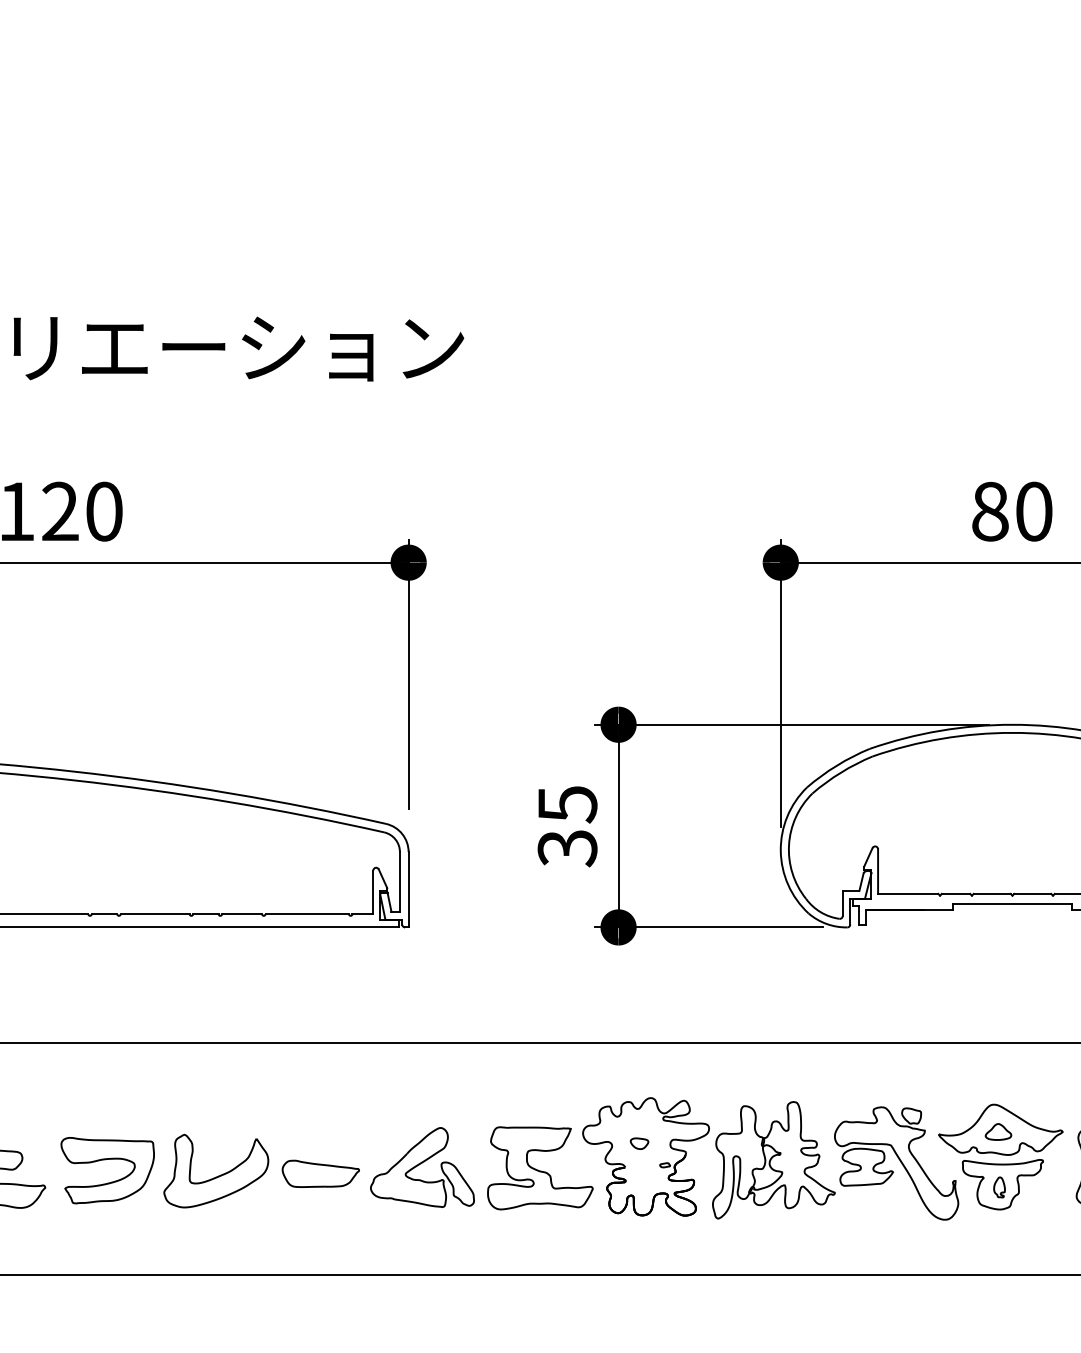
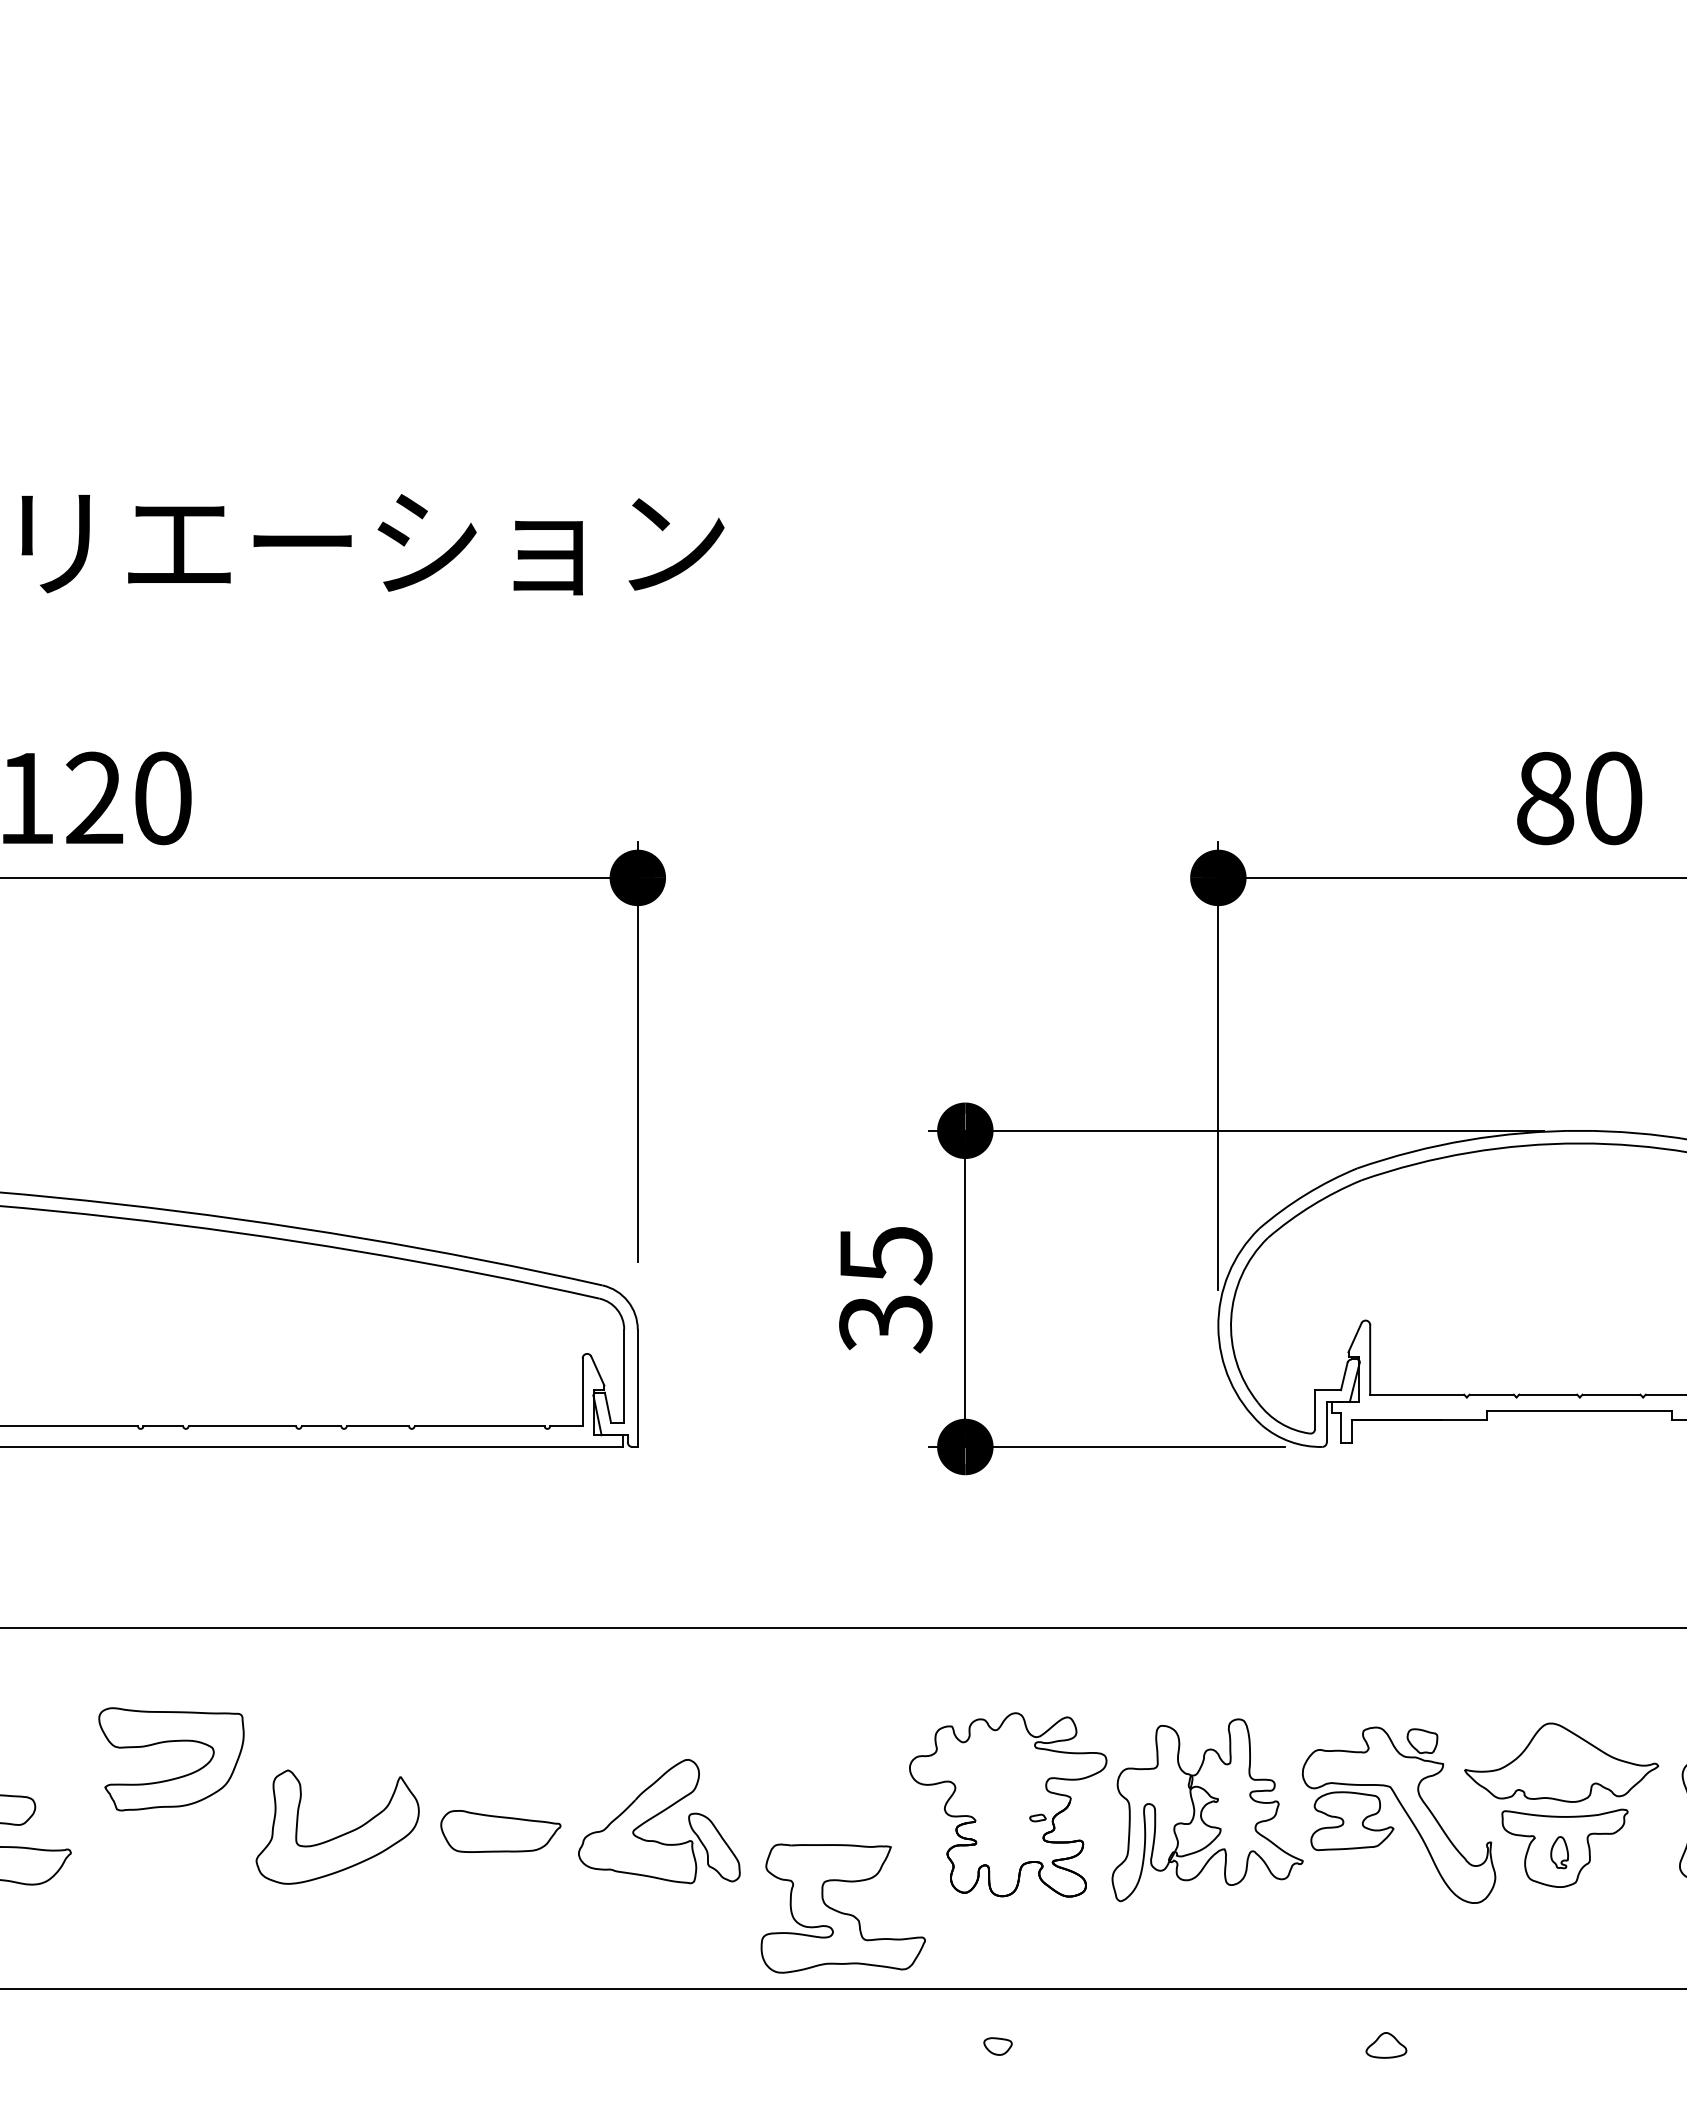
curve: (994, 1127) -> (1380, 2038), moved
part: (639, 1143) -> (997, 2046), moved
part: (105, 1160) -> (167, 1743), moved
curve: (540, 1170) -> (843, 1911), moved

